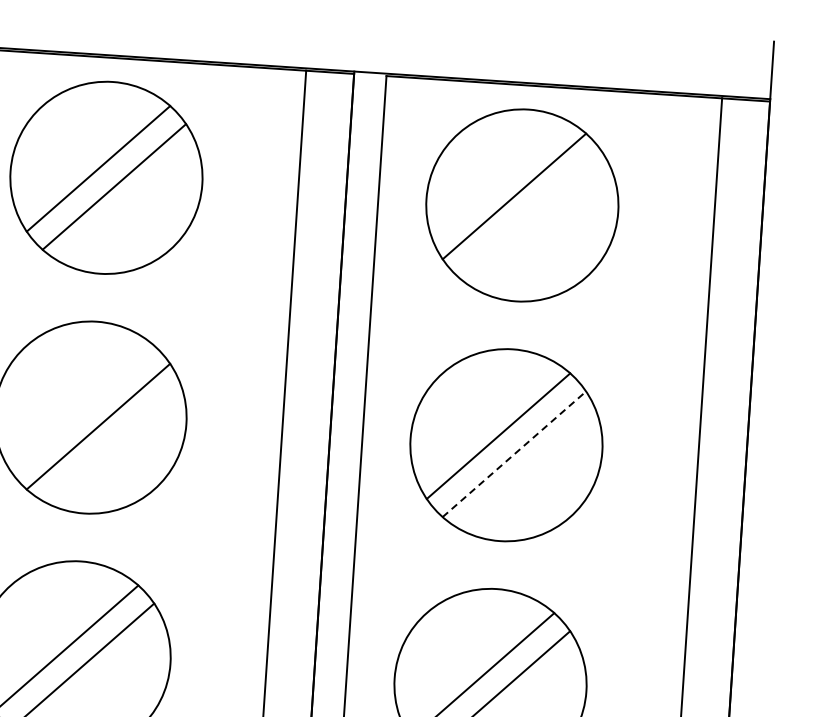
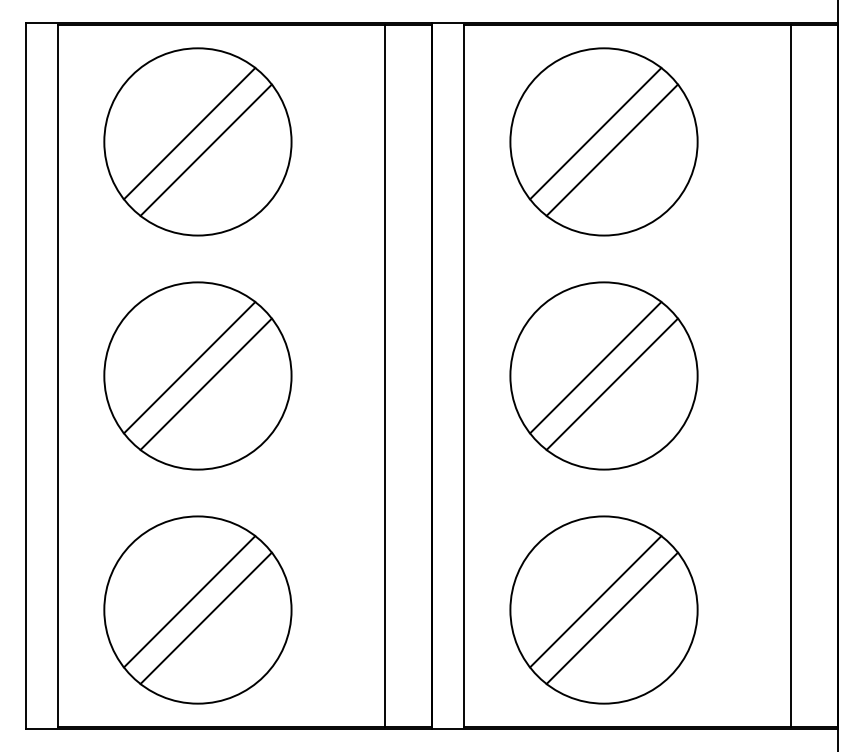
line: (529, 213) -> (611, 149), added
line: (82, 408) -> (189, 367), added
line: (514, 454) -> (612, 384), dashed -> solid

